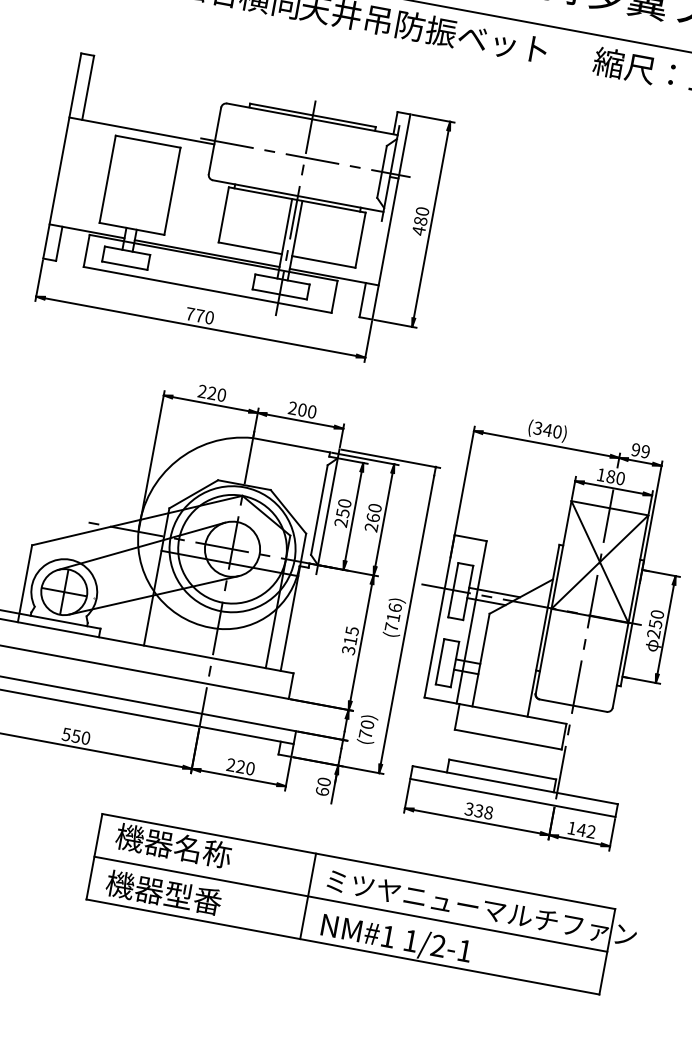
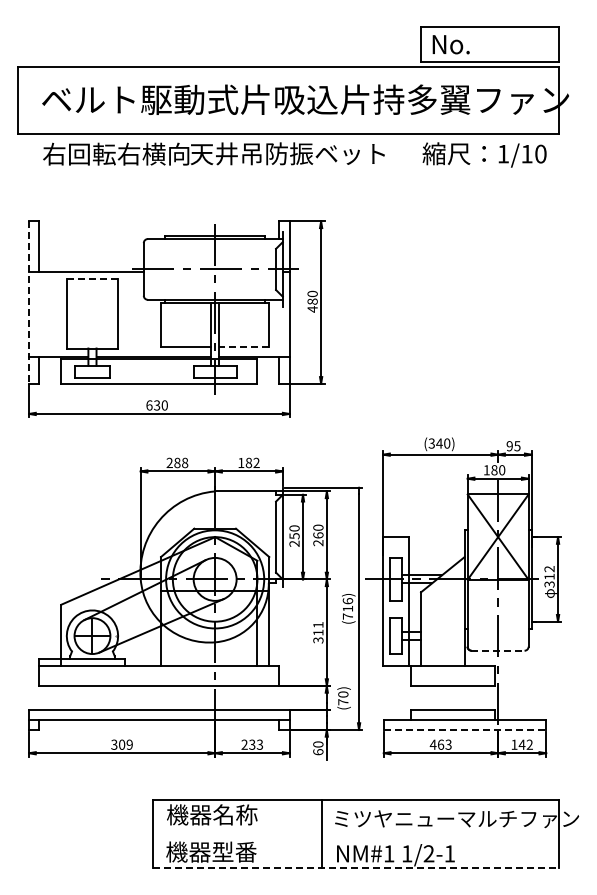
line: (147, 141) -> (92, 279), solid -> dashed
line: (62, 157) -> (29, 303), solid -> dashed
line: (322, 261) -> (243, 346), solid -> dashed
text: (195, 315) -> (153, 405), 770 -> 630
text: (217, 393) -> (181, 462), 220 -> 288
text: (302, 409) -> (248, 462), 200 -> 182
text: (645, 452) -> (517, 446), 99 -> 95
text: (655, 623) -> (549, 576), 250 -> 312
text: (352, 631) -> (318, 625), 315 -> 311
line: (573, 705) -> (498, 650), solid -> dashed
text: (75, 735) -> (121, 744), 550 -> 309
text: (246, 767) -> (256, 744), 220 -> 233
line: (513, 797) -> (465, 729), solid -> dashed
text: (478, 810) -> (440, 744), 338 -> 463
line: (351, 904) -> (356, 834), removed
line: (343, 947) -> (356, 868), solid -> dashed

